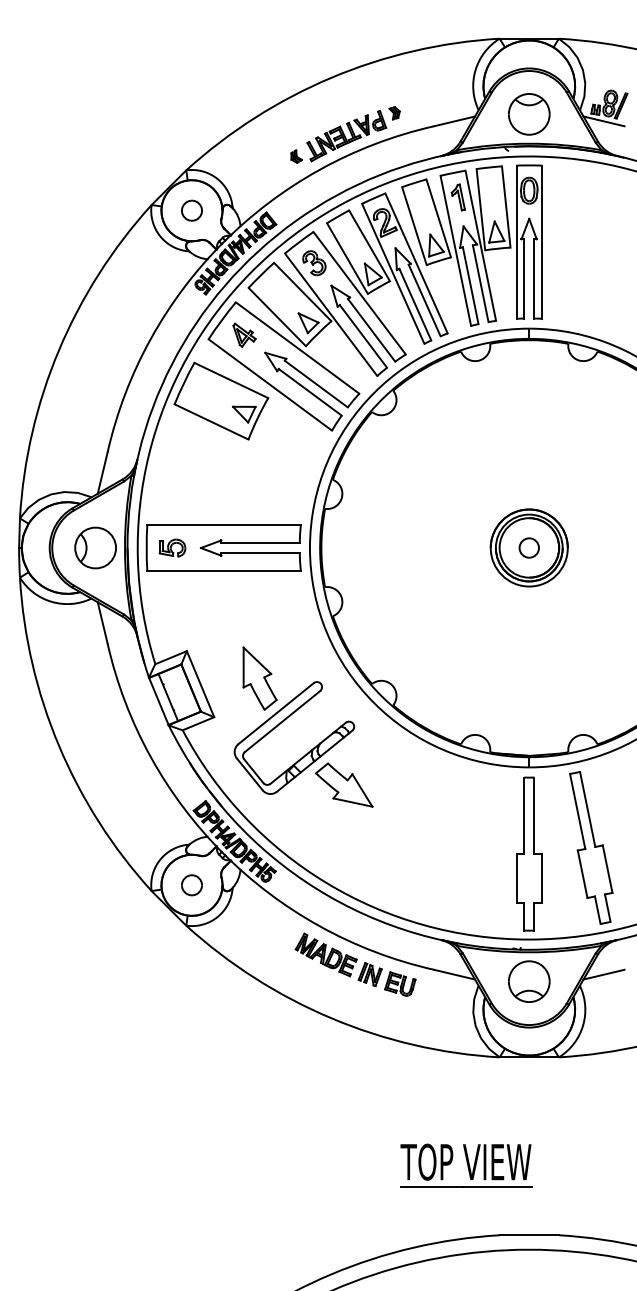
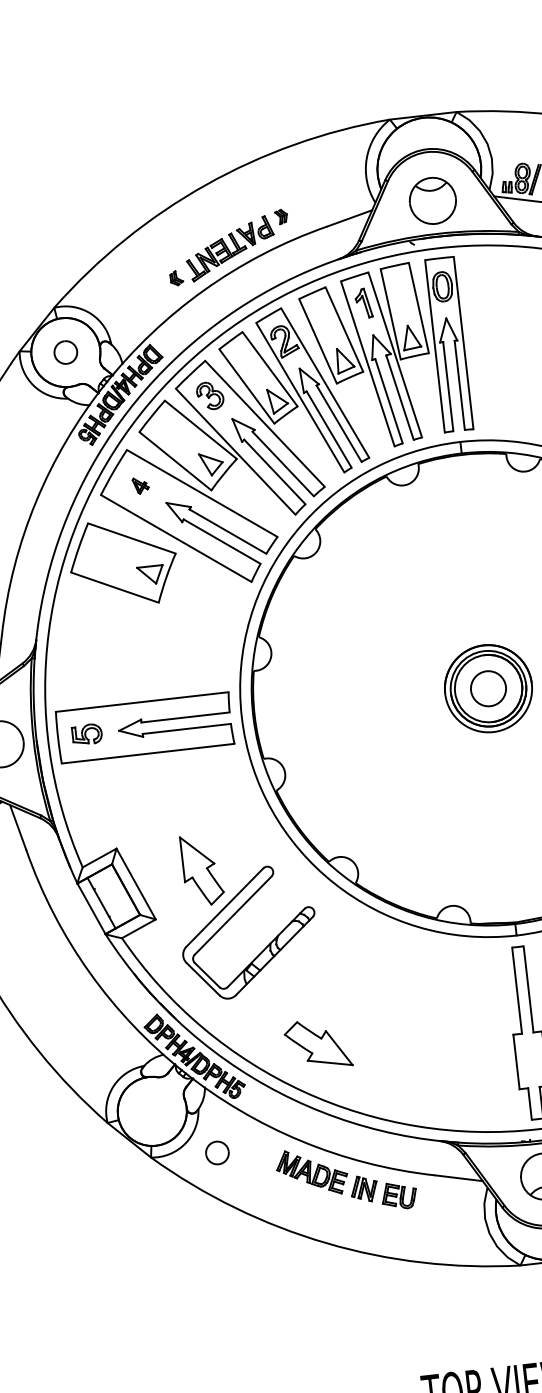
part: (244, 334) -> (140, 485), size x0.6
circle: (528, 547) -> (487, 688), size x1.6
part: (344, 784) -> (318, 1043), moved
part: (191, 885) -> (216, 1153), moved

